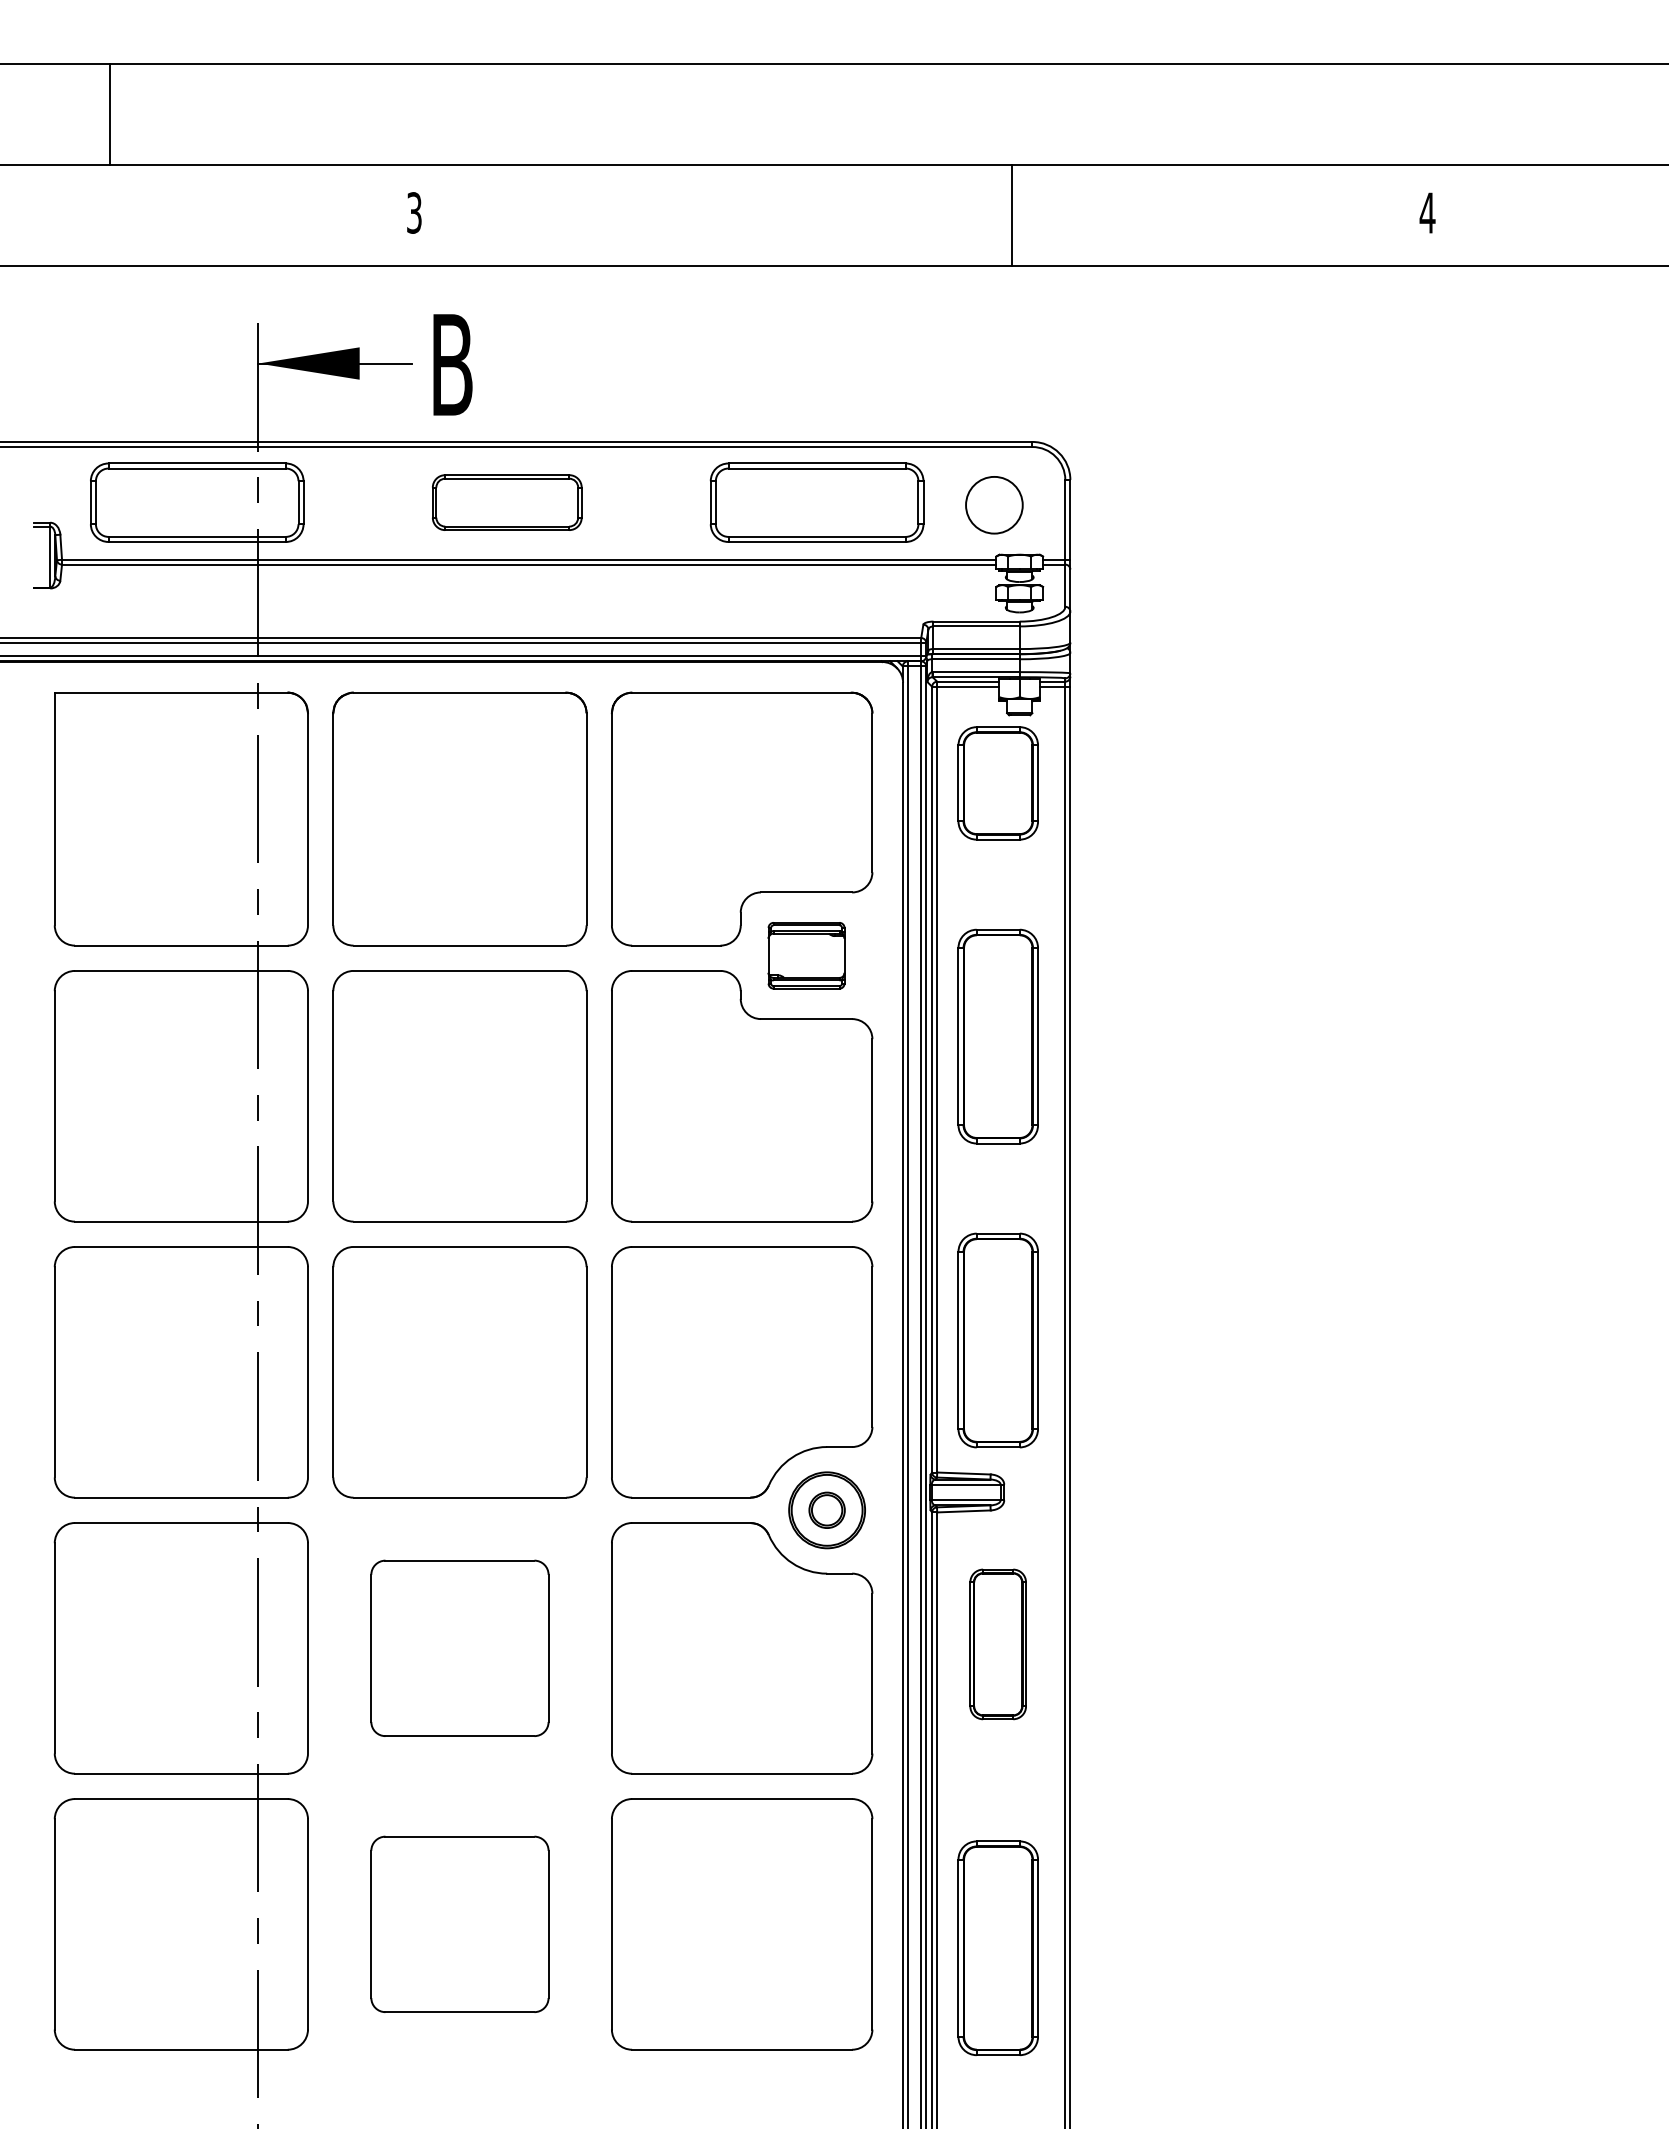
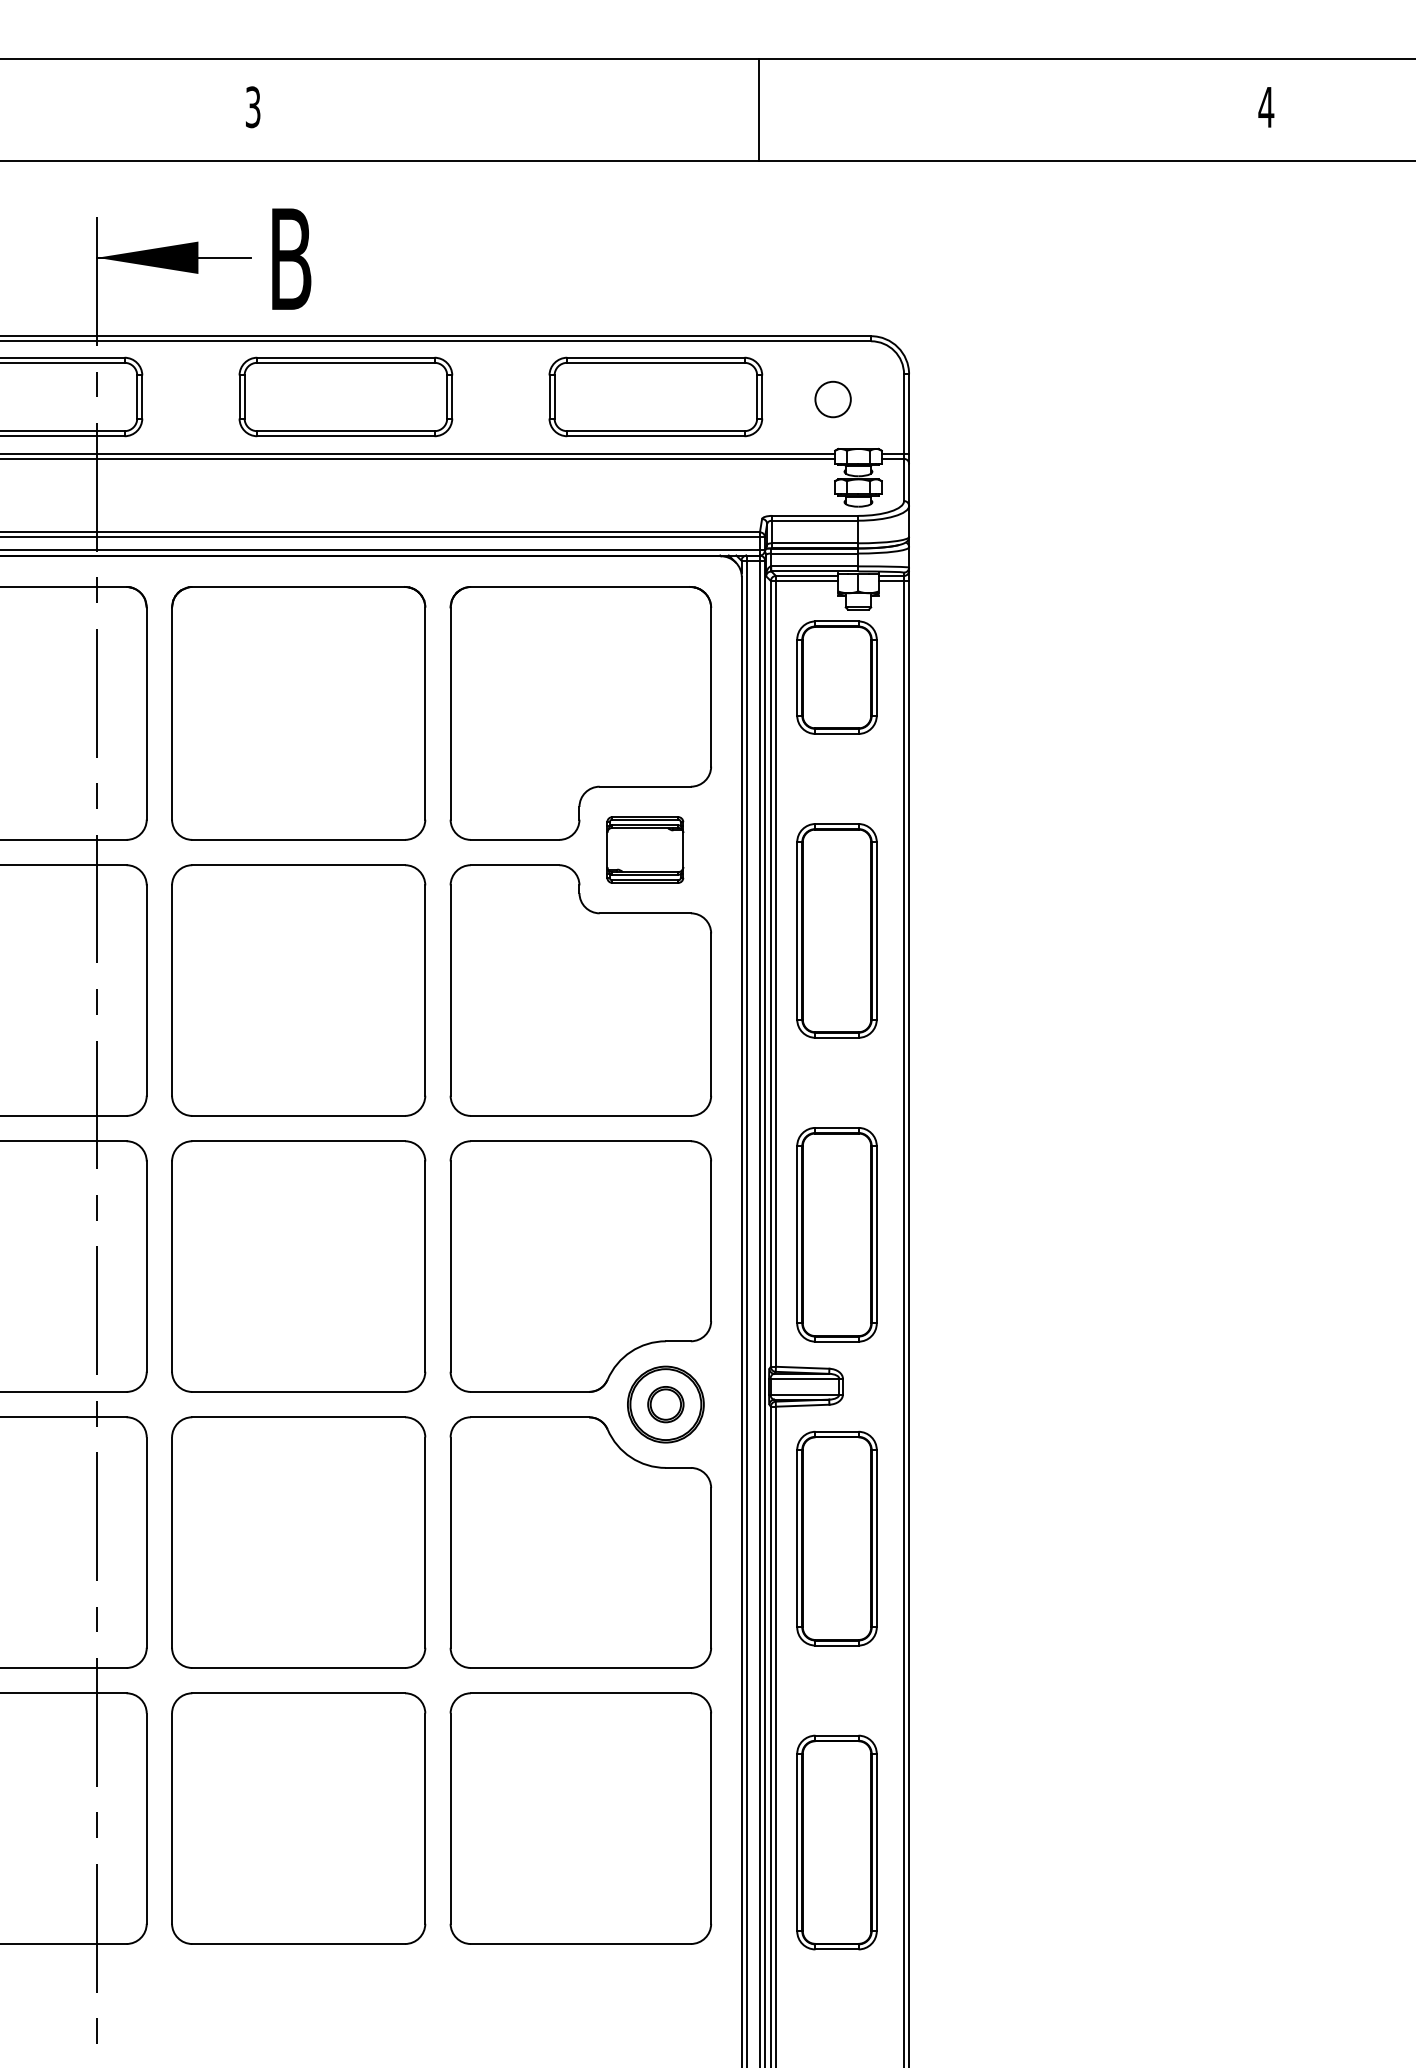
line: (1011, 215) -> (759, 109), moved
part: (507, 502) -> (346, 396), size x1.43
circle: (994, 504) -> (833, 398), size x0.62
part: (997, 1644) -> (836, 1538), size x1.43
part: (459, 1648) -> (298, 1542), size x1.43
part: (459, 1924) -> (298, 1818), size x1.43

